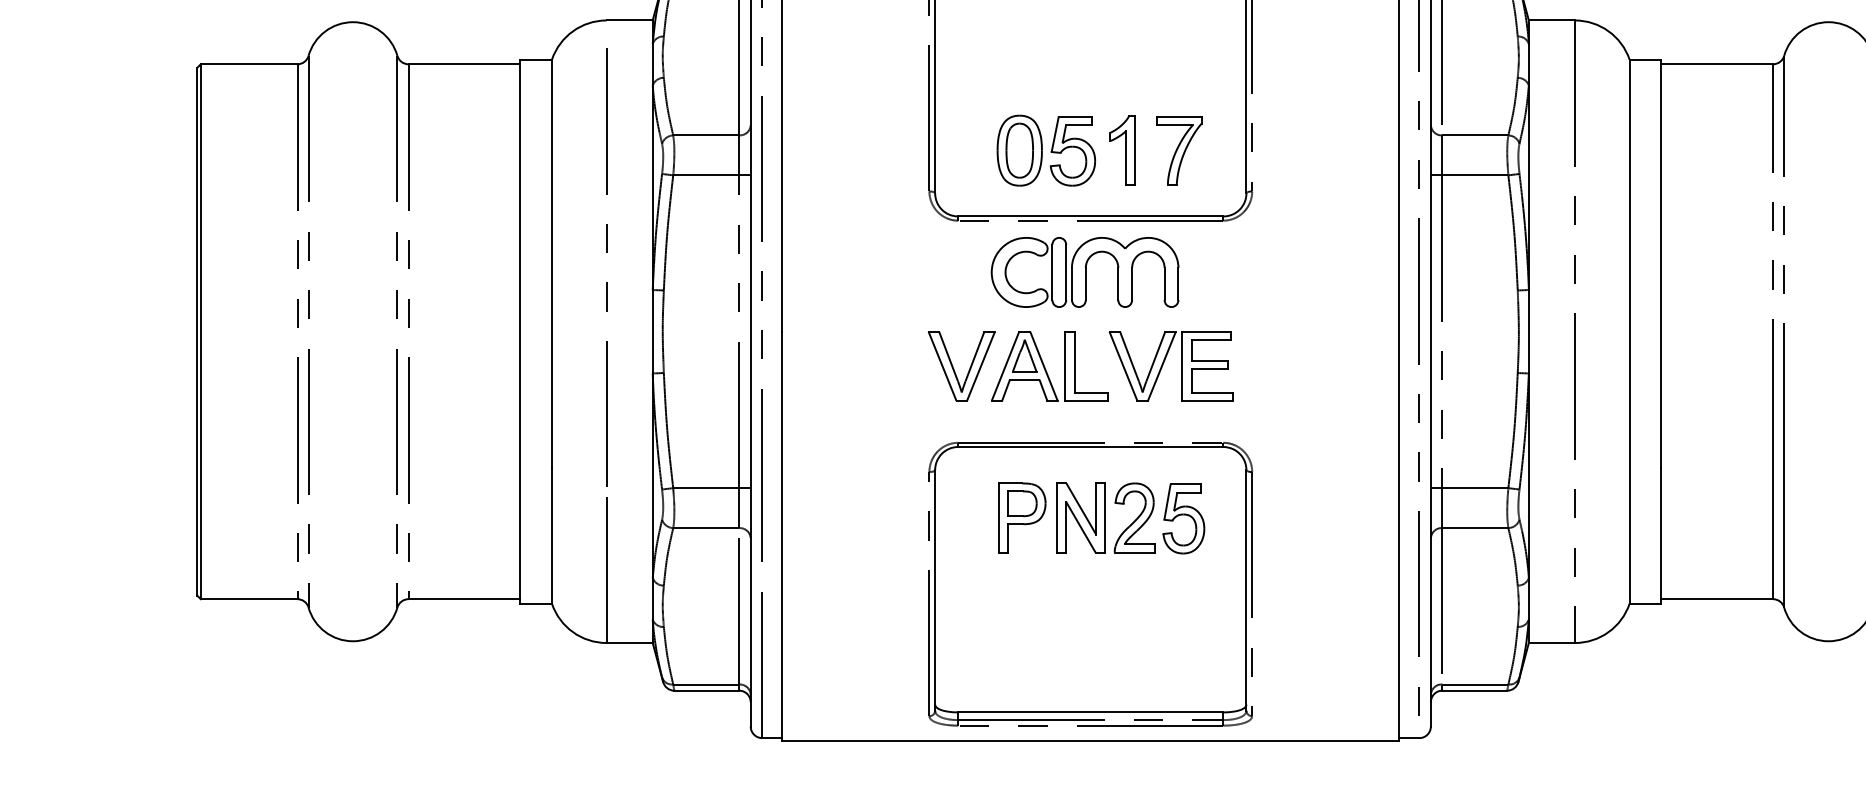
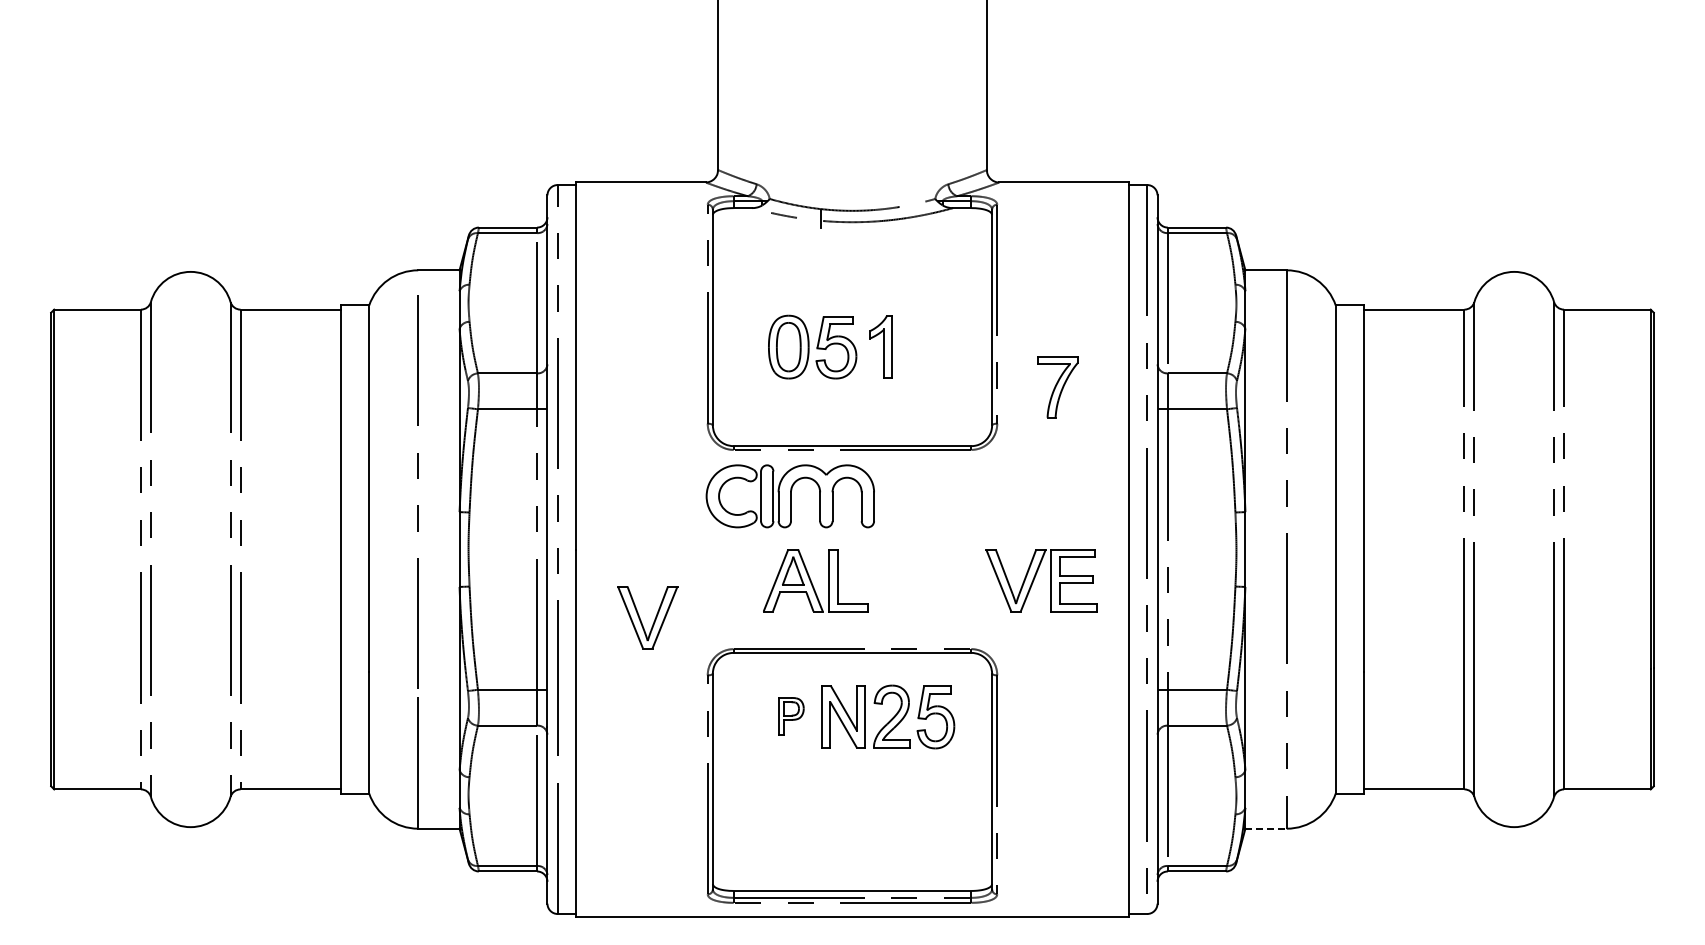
part: (1046, 149) -> (812, 346), moved
part: (1122, 149) -> (880, 346), moved
part: (1178, 151) -> (1057, 387), moved
part: (1084, 272) -> (789, 496), moved
part: (1164, 364) -> (1035, 578), moved
part: (954, 369) -> (641, 620), moved
part: (1022, 517) -> (791, 716), size x0.6
line: (1552, 642) -> (1266, 828), solid -> dashed

